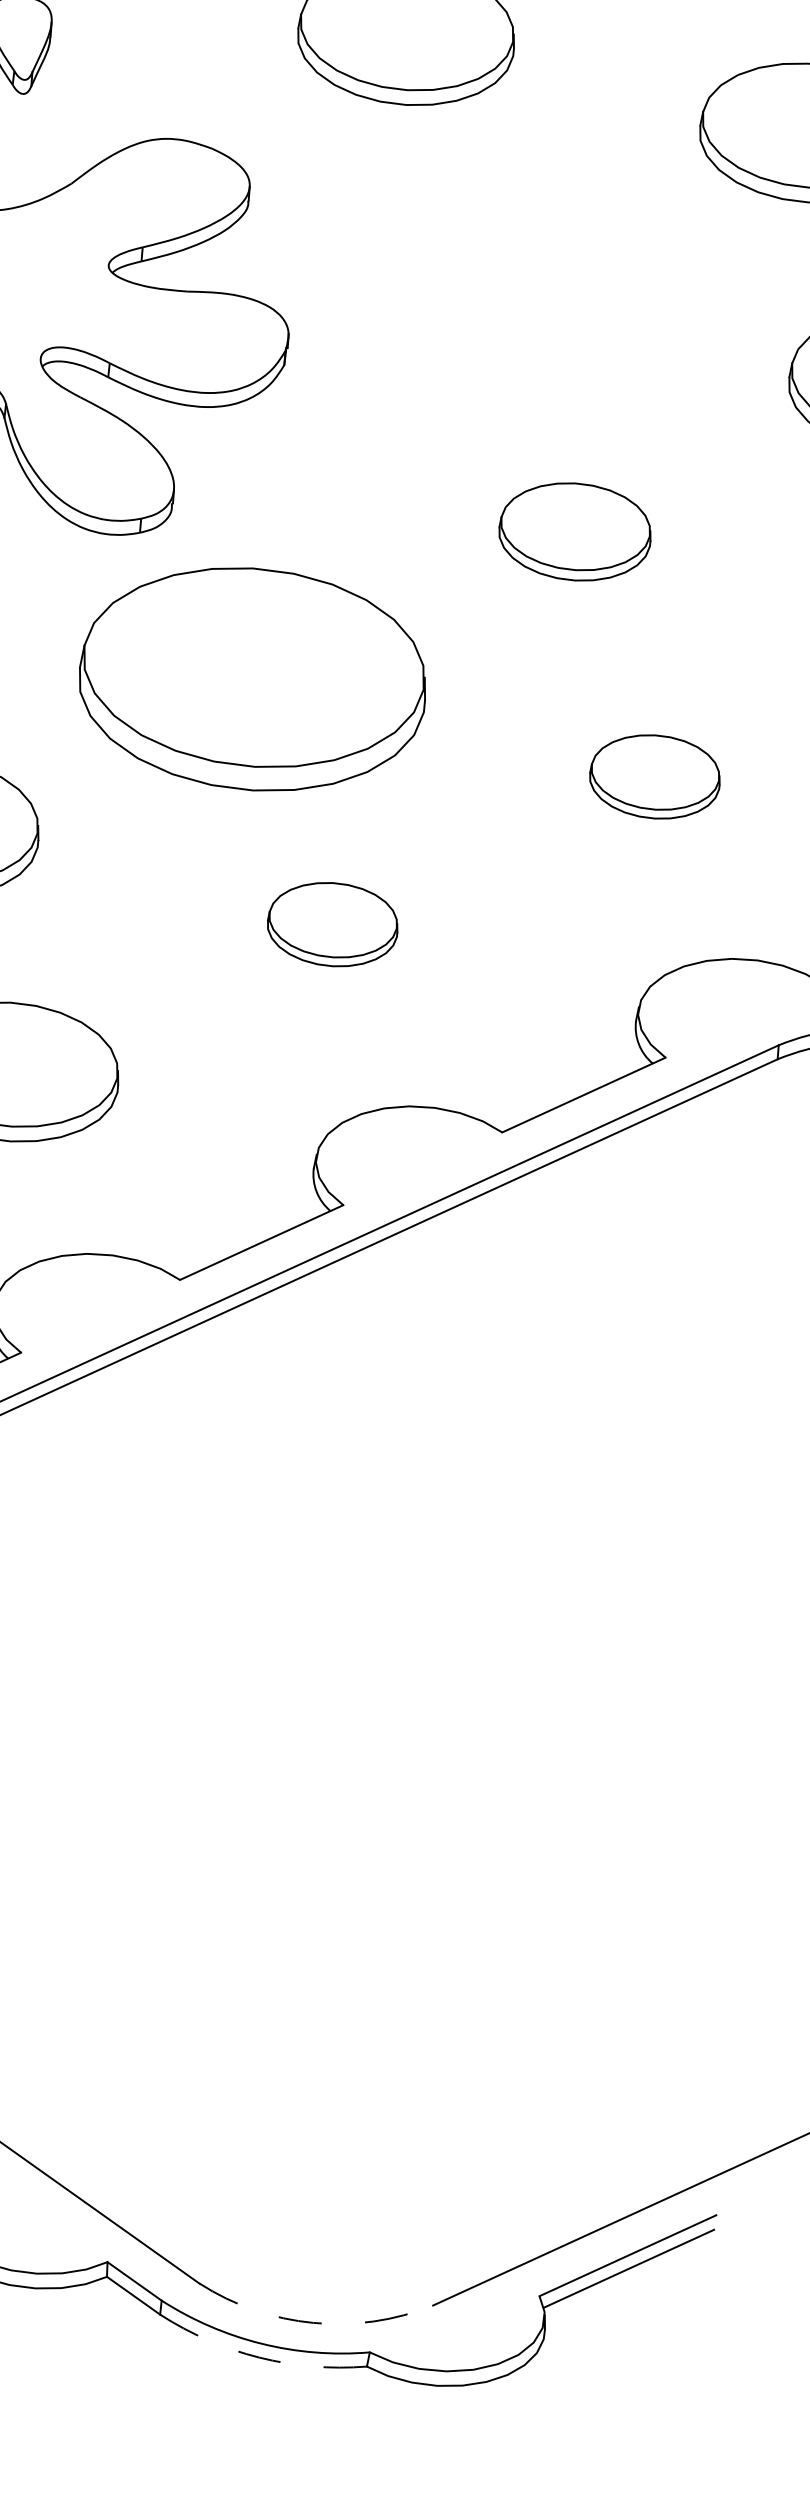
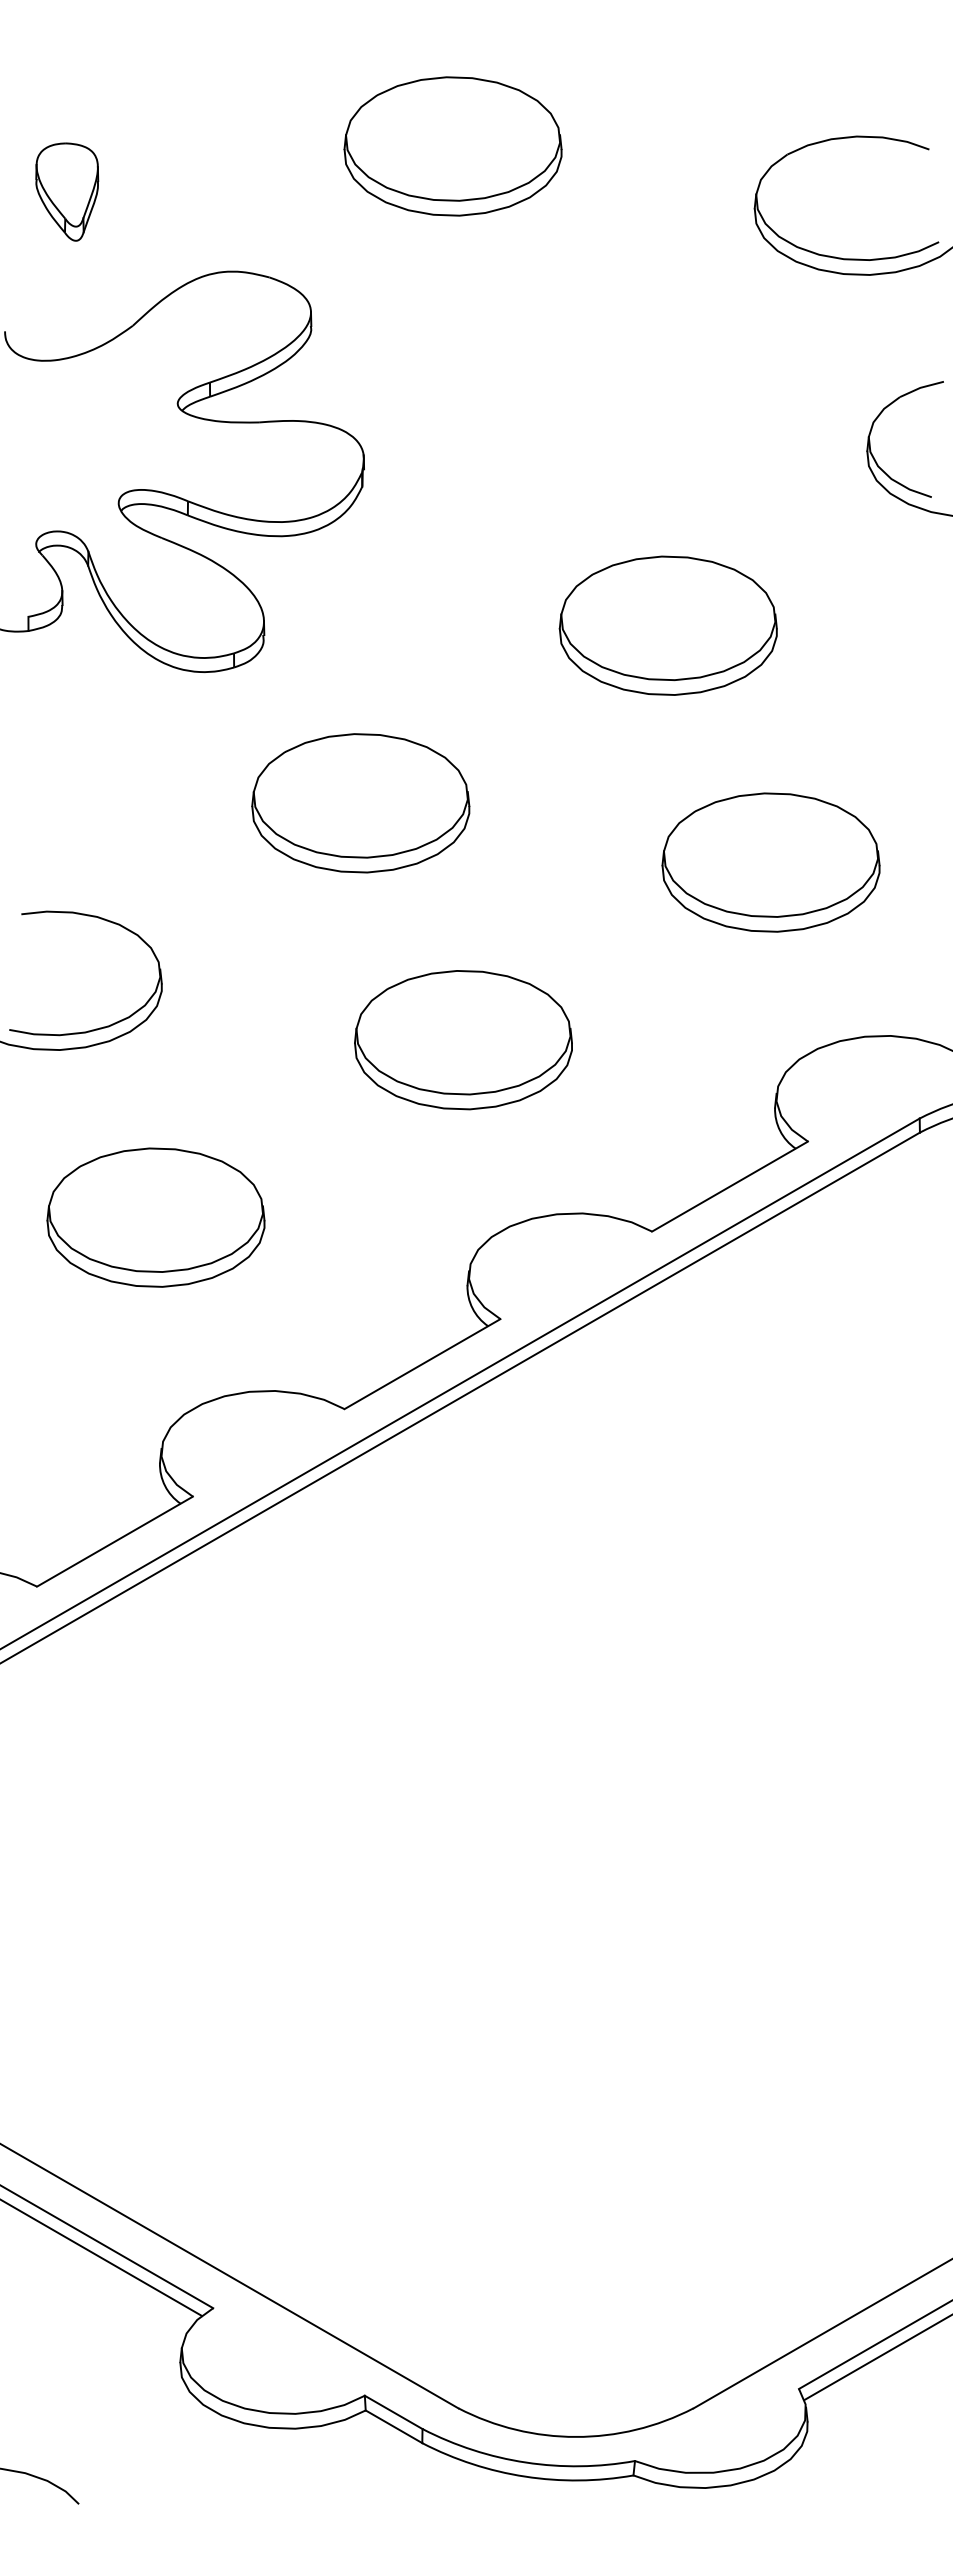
part: (574, 531) -> (667, 625), size x1.43
part: (252, 679) -> (360, 803), size x0.62
part: (654, 776) -> (770, 862), size x1.67
part: (332, 924) -> (463, 1040), size x1.67
arc: (313, 2322) -> (576, 2436), dashed -> solid
arc: (259, 2357) -> (525, 2476), dashed -> solid

